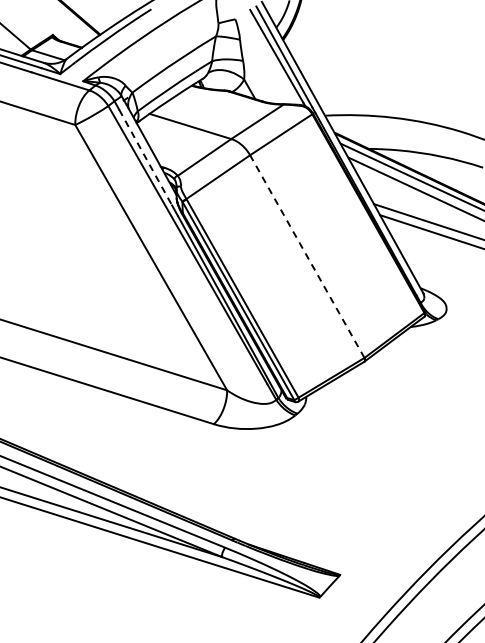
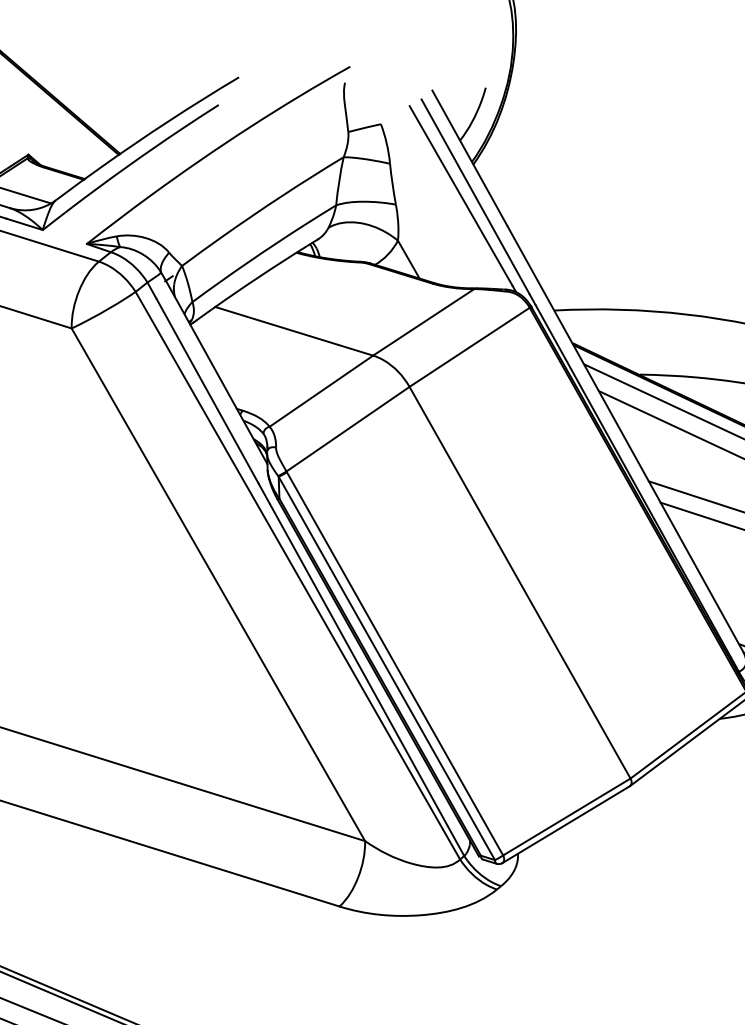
line: (145, 157) -> (207, 391), dashed -> solid
line: (307, 256) -> (520, 582), dashed -> solid

